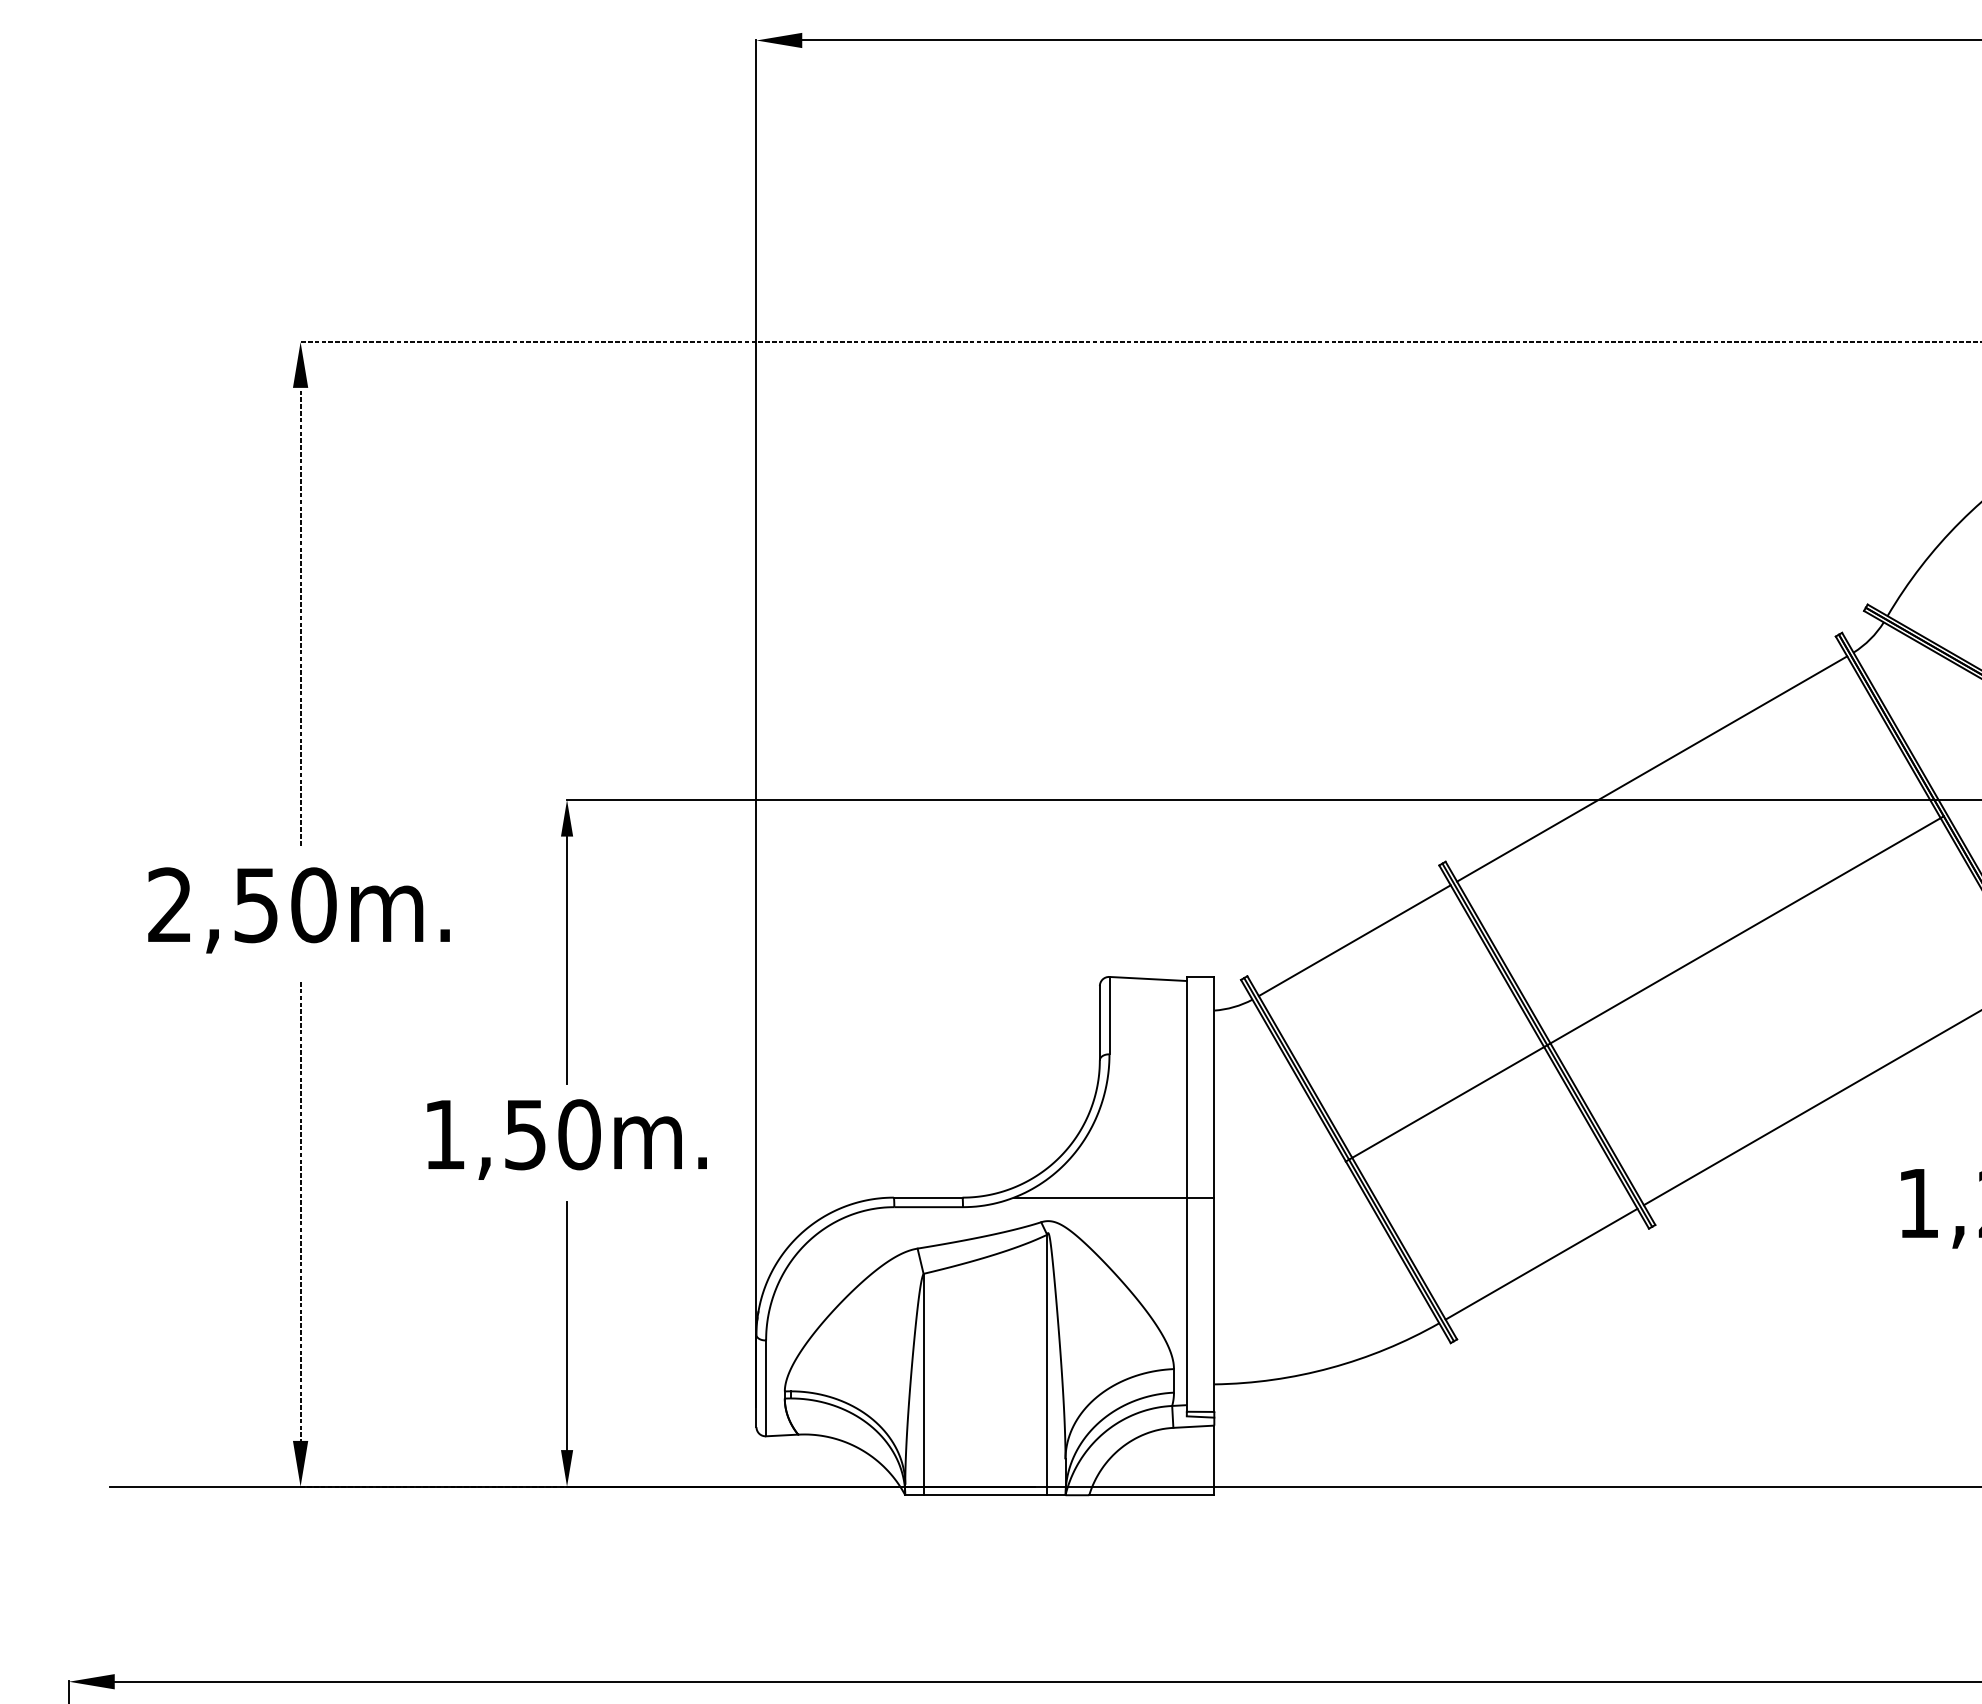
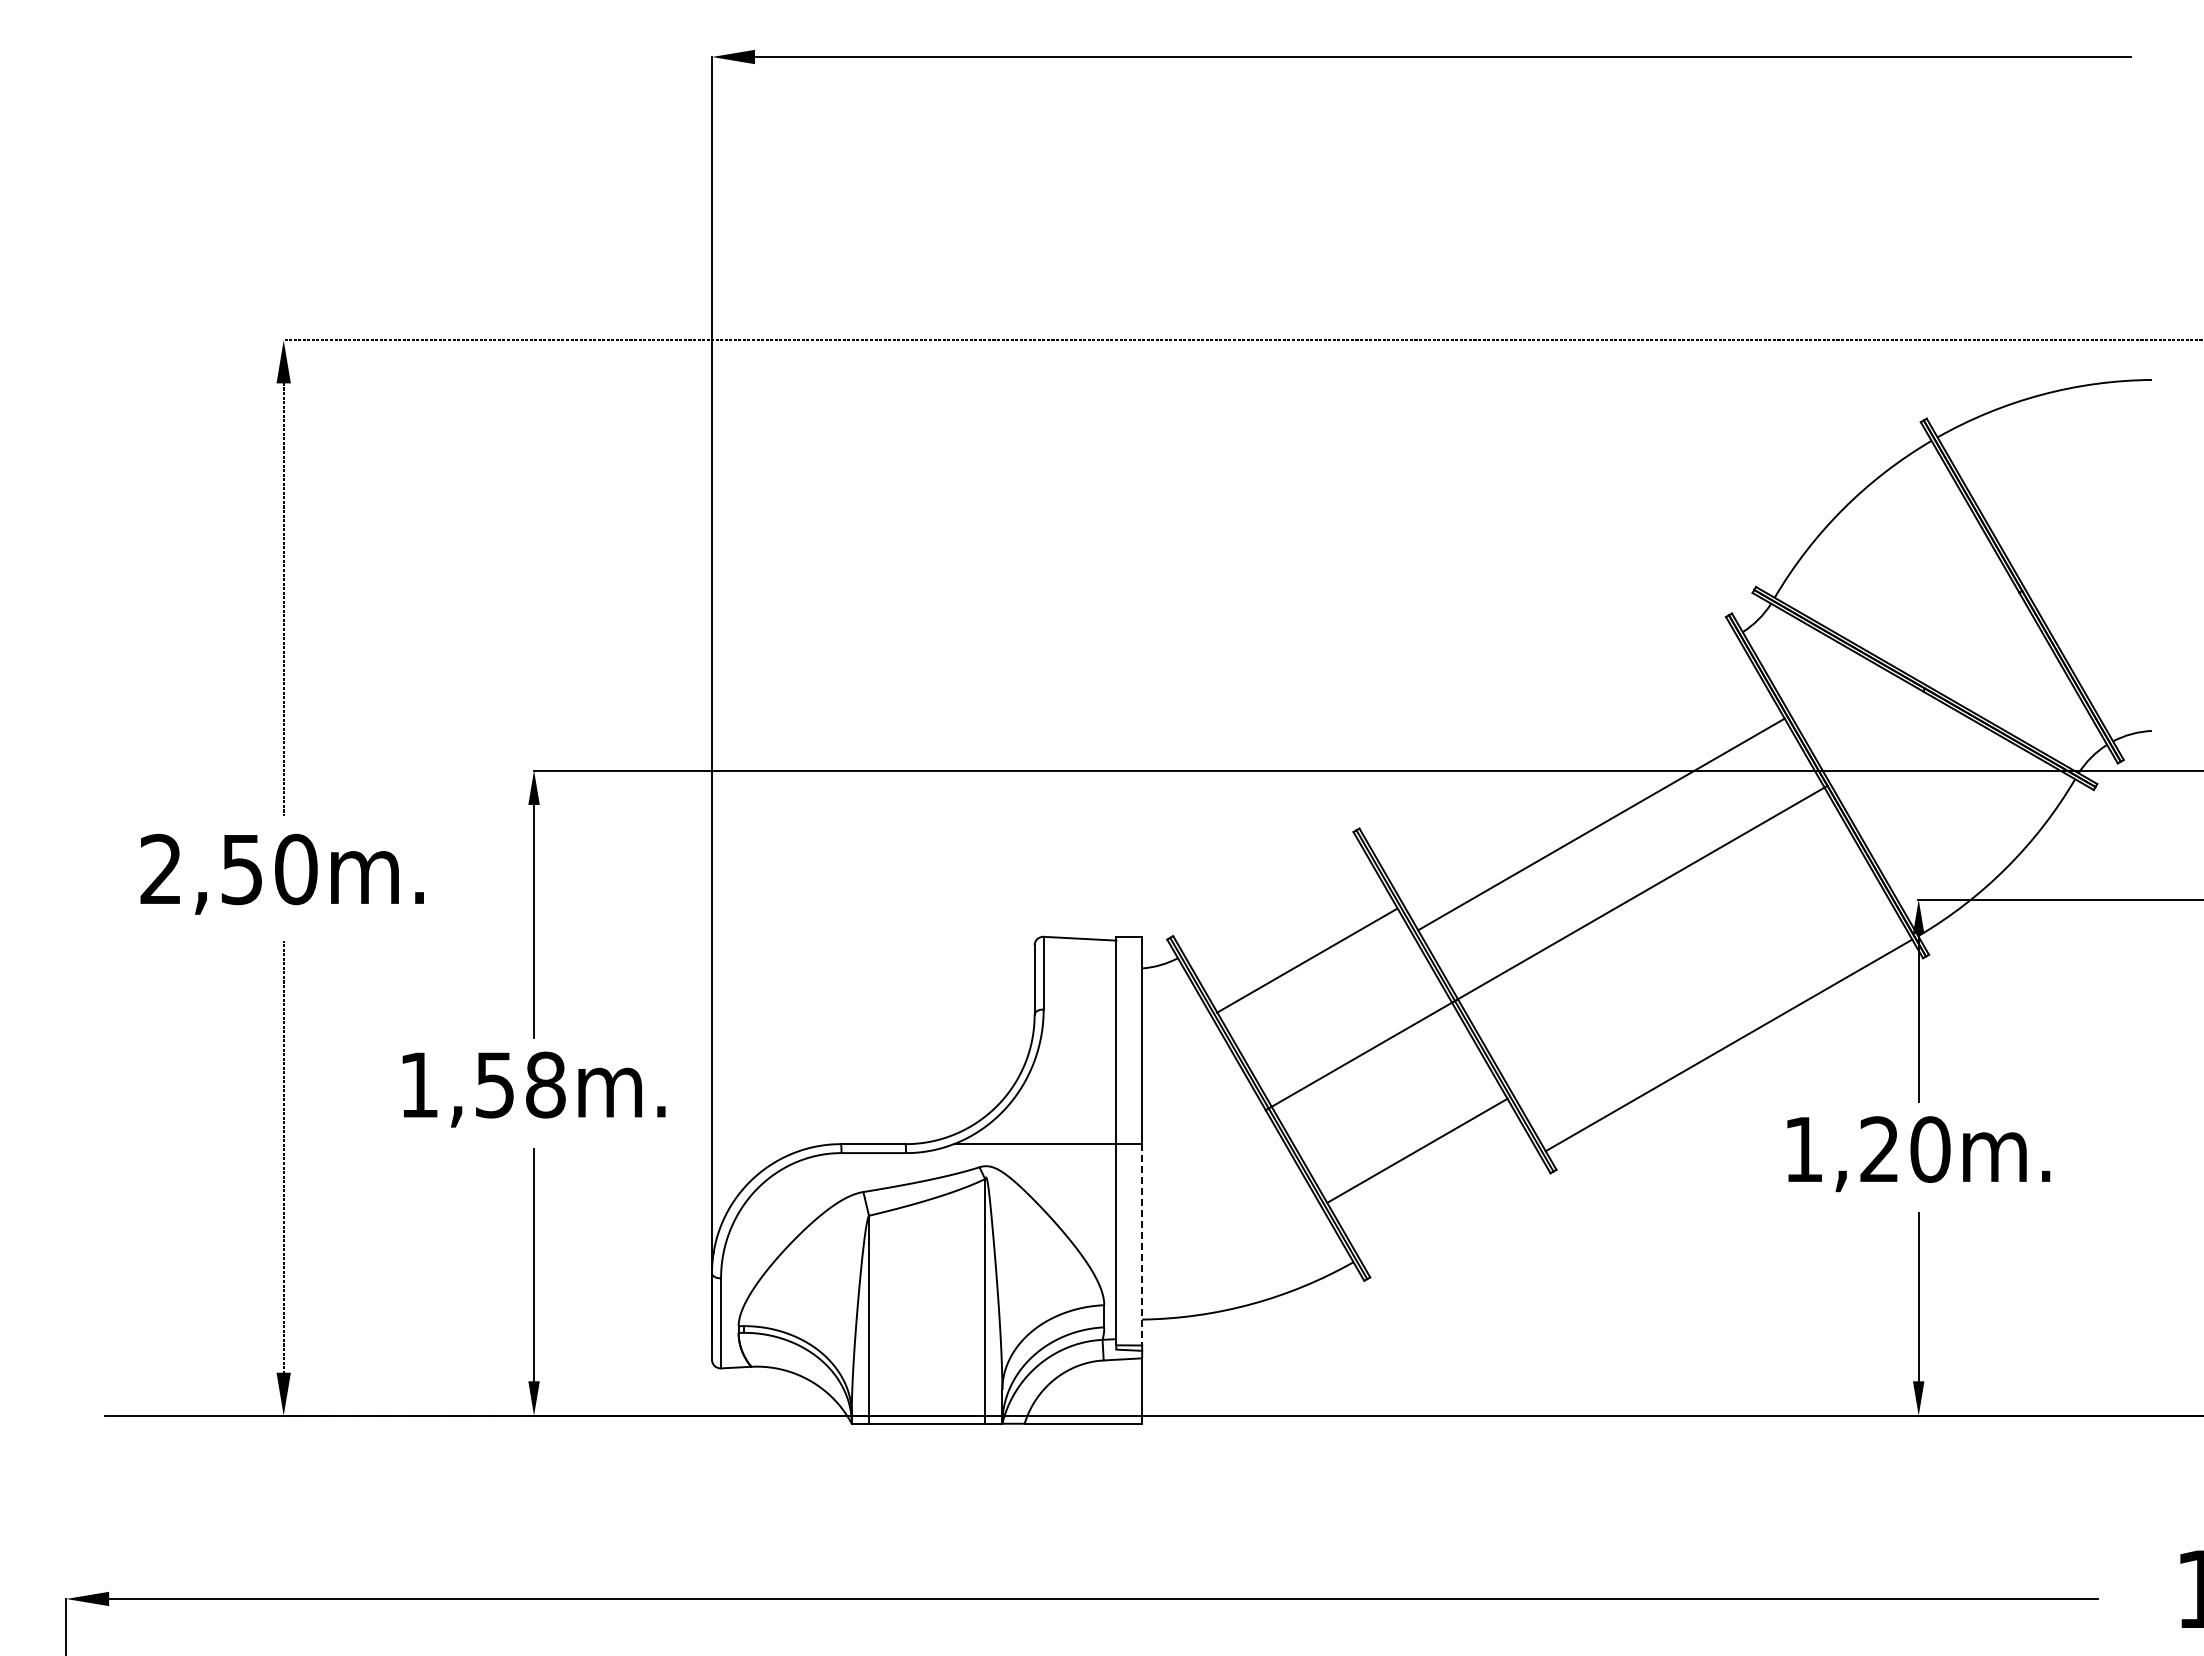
line: (1652, 769) -> (1601, 824), moved
line: (1354, 940) -> (1306, 960), moved
text: (579, 1135) -> (545, 1085), 1,50m. -> 1,58m.
line: (1541, 1263) -> (1417, 1150), moved
line: (1214, 1304) -> (1142, 1244), solid -> dashed

